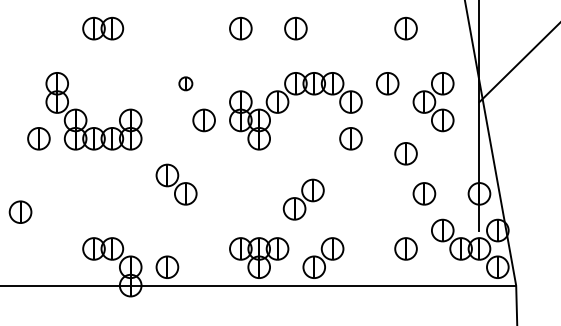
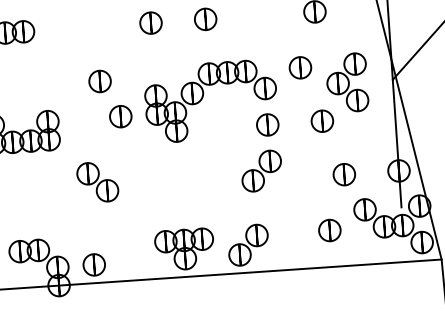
part: (185, 83) -> (99, 81), size x1.67
part: (405, 153) -> (321, 120), moved
part: (303, 199) -> (261, 170), moved

